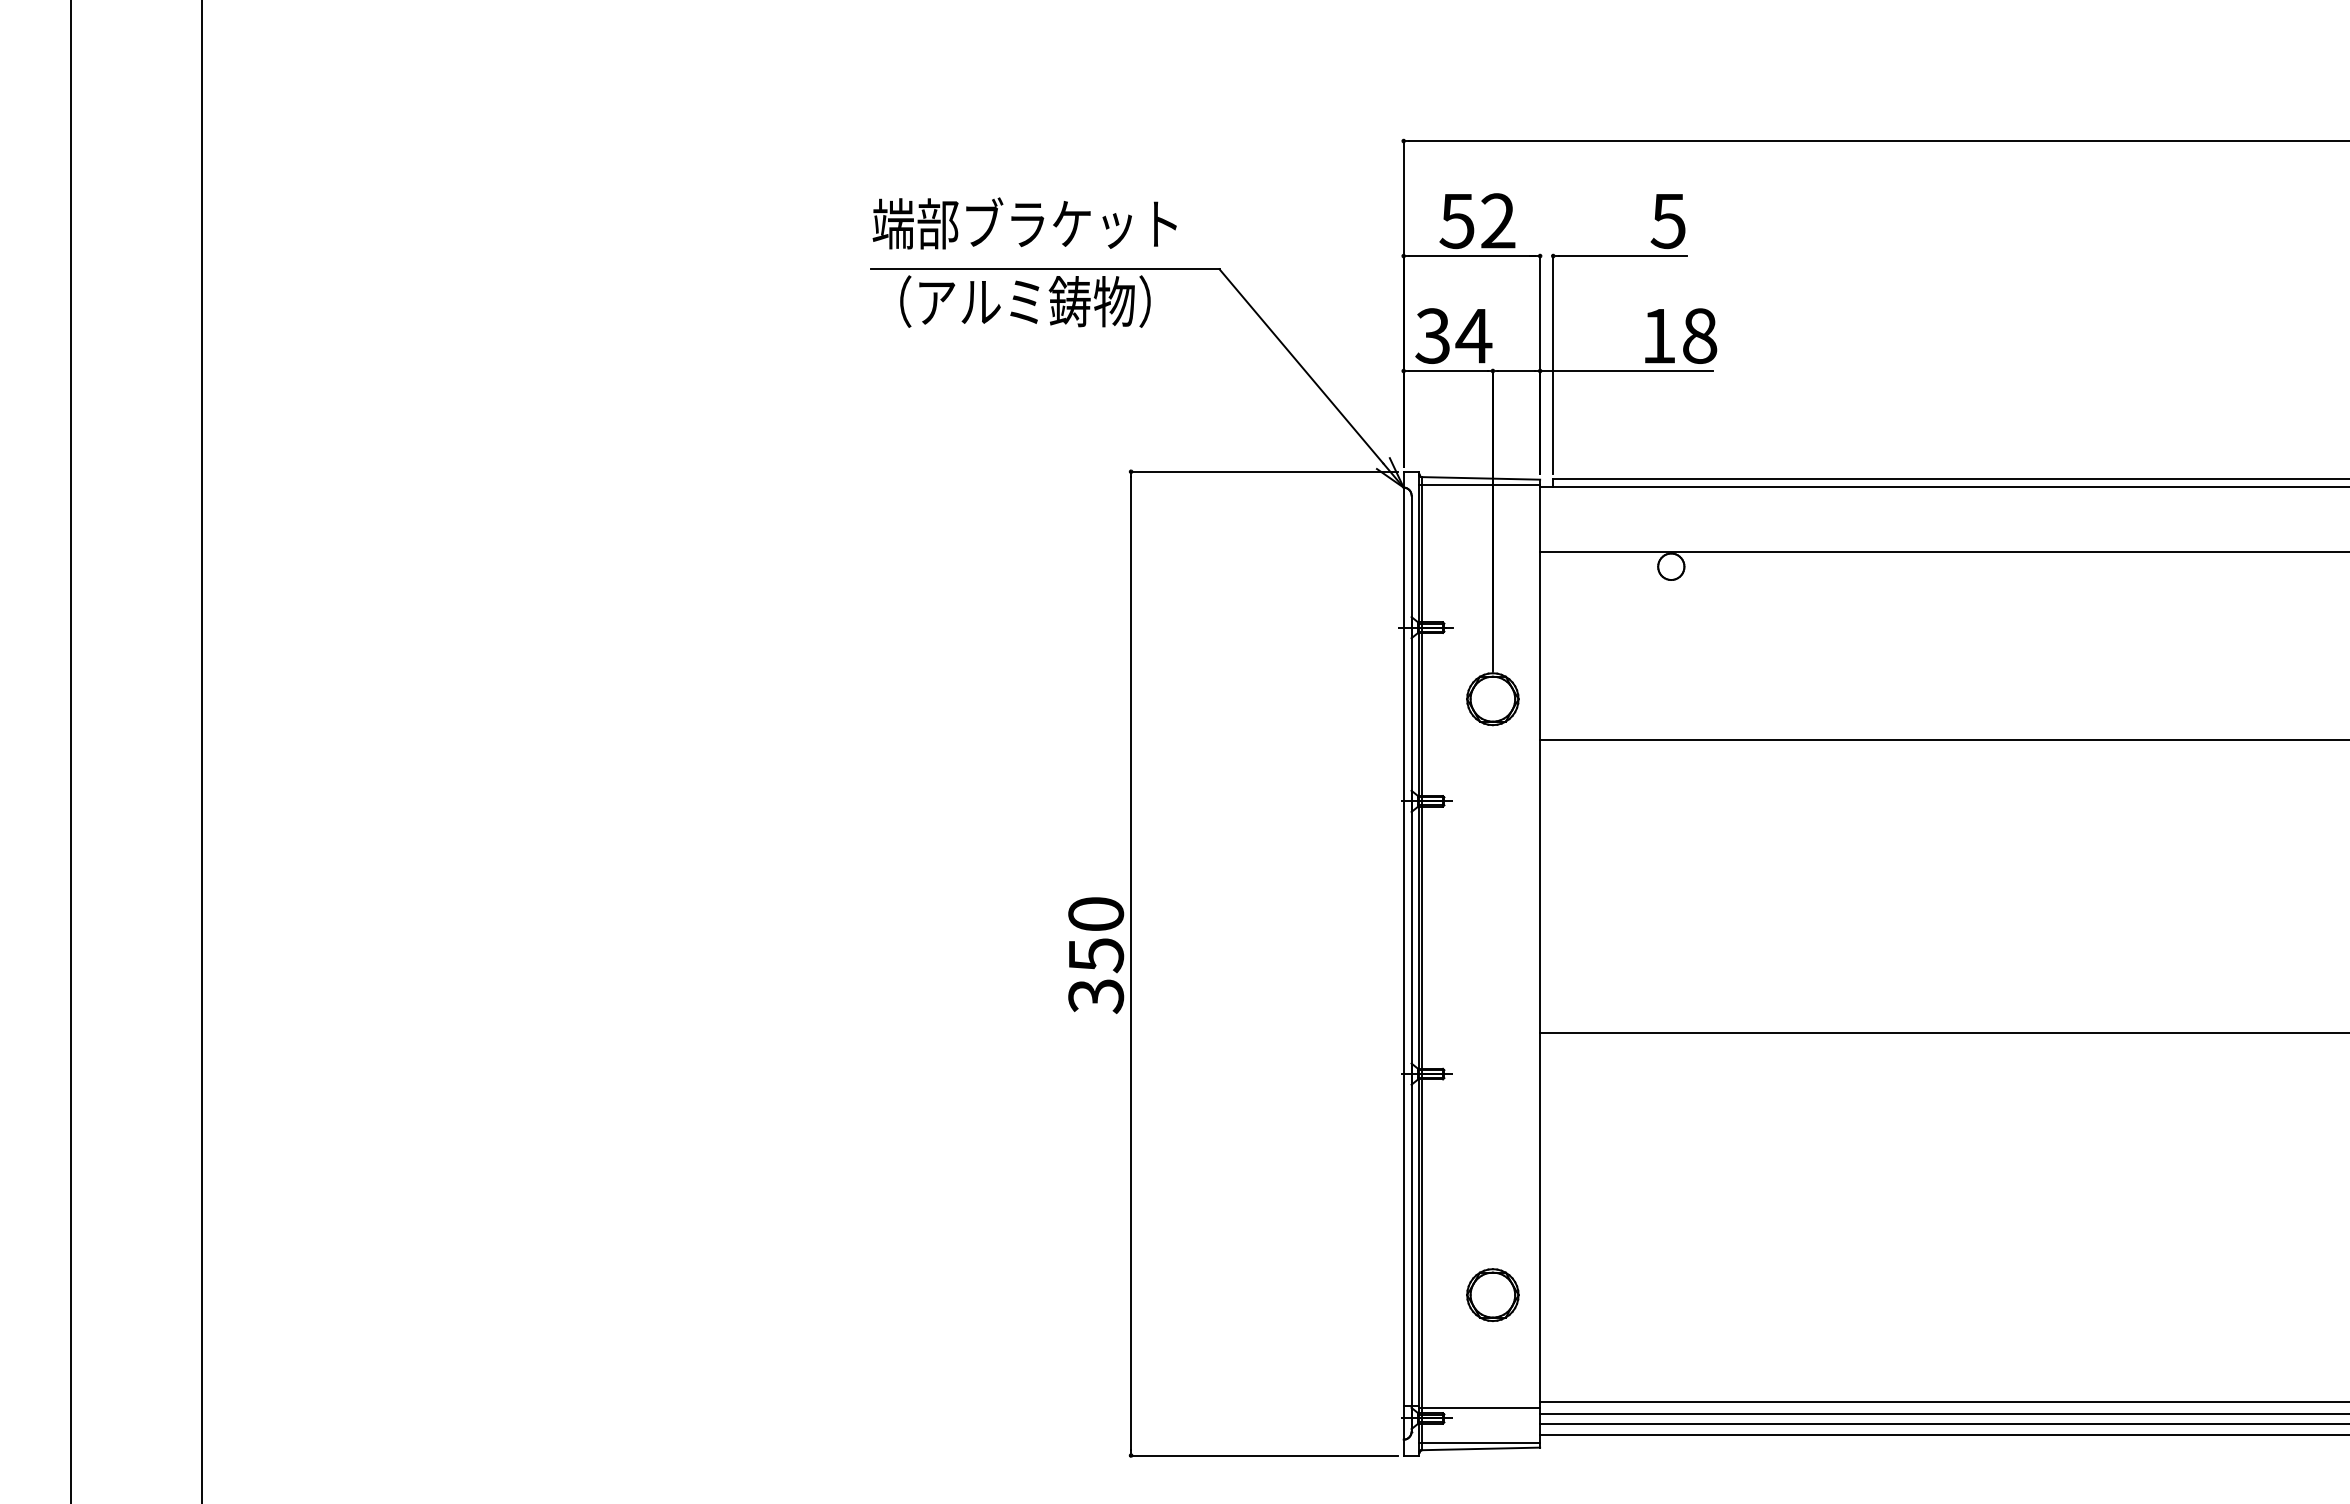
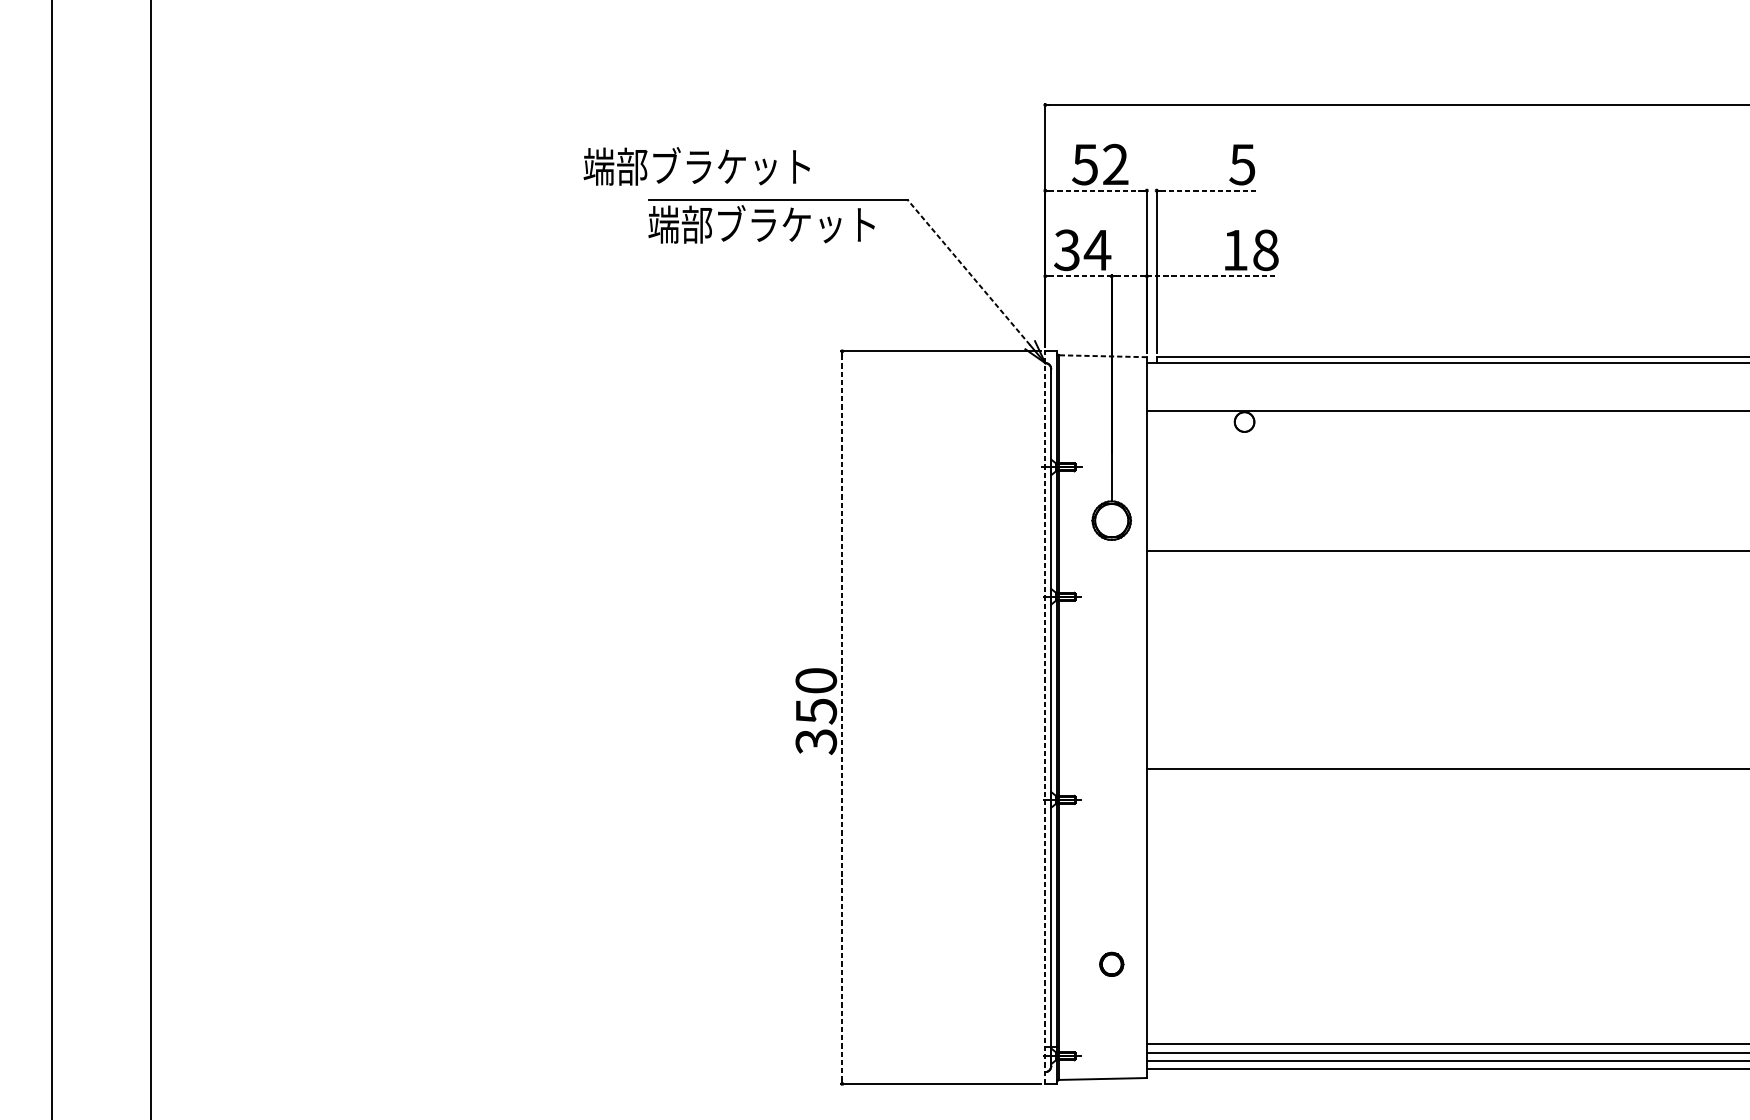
text: (1024, 223) -> (696, 166), moved
line: (1471, 256) -> (1095, 191), solid -> dashed
line: (1623, 256) -> (1208, 191), solid -> dashed
text: (1022, 301) -> (761, 224), （アルミ鋳物） -> 端部ブラケット
line: (1301, 366) -> (969, 272), solid -> dashed
line: (1448, 371) -> (1078, 276), solid -> dashed
line: (1517, 371) -> (1130, 276), solid -> dashed
line: (1626, 371) -> (1211, 276), solid -> dashed
line: (1480, 478) -> (1102, 356), solid -> dashed
line: (1479, 484) -> (1101, 360), removed
line: (1131, 963) -> (842, 717), solid -> dashed
line: (1403, 963) -> (1045, 717), solid -> dashed
part: (1492, 1294) -> (1111, 963), size x0.6
line: (1479, 1408) -> (1101, 1048), removed
line: (1479, 1442) -> (1101, 1074), removed

